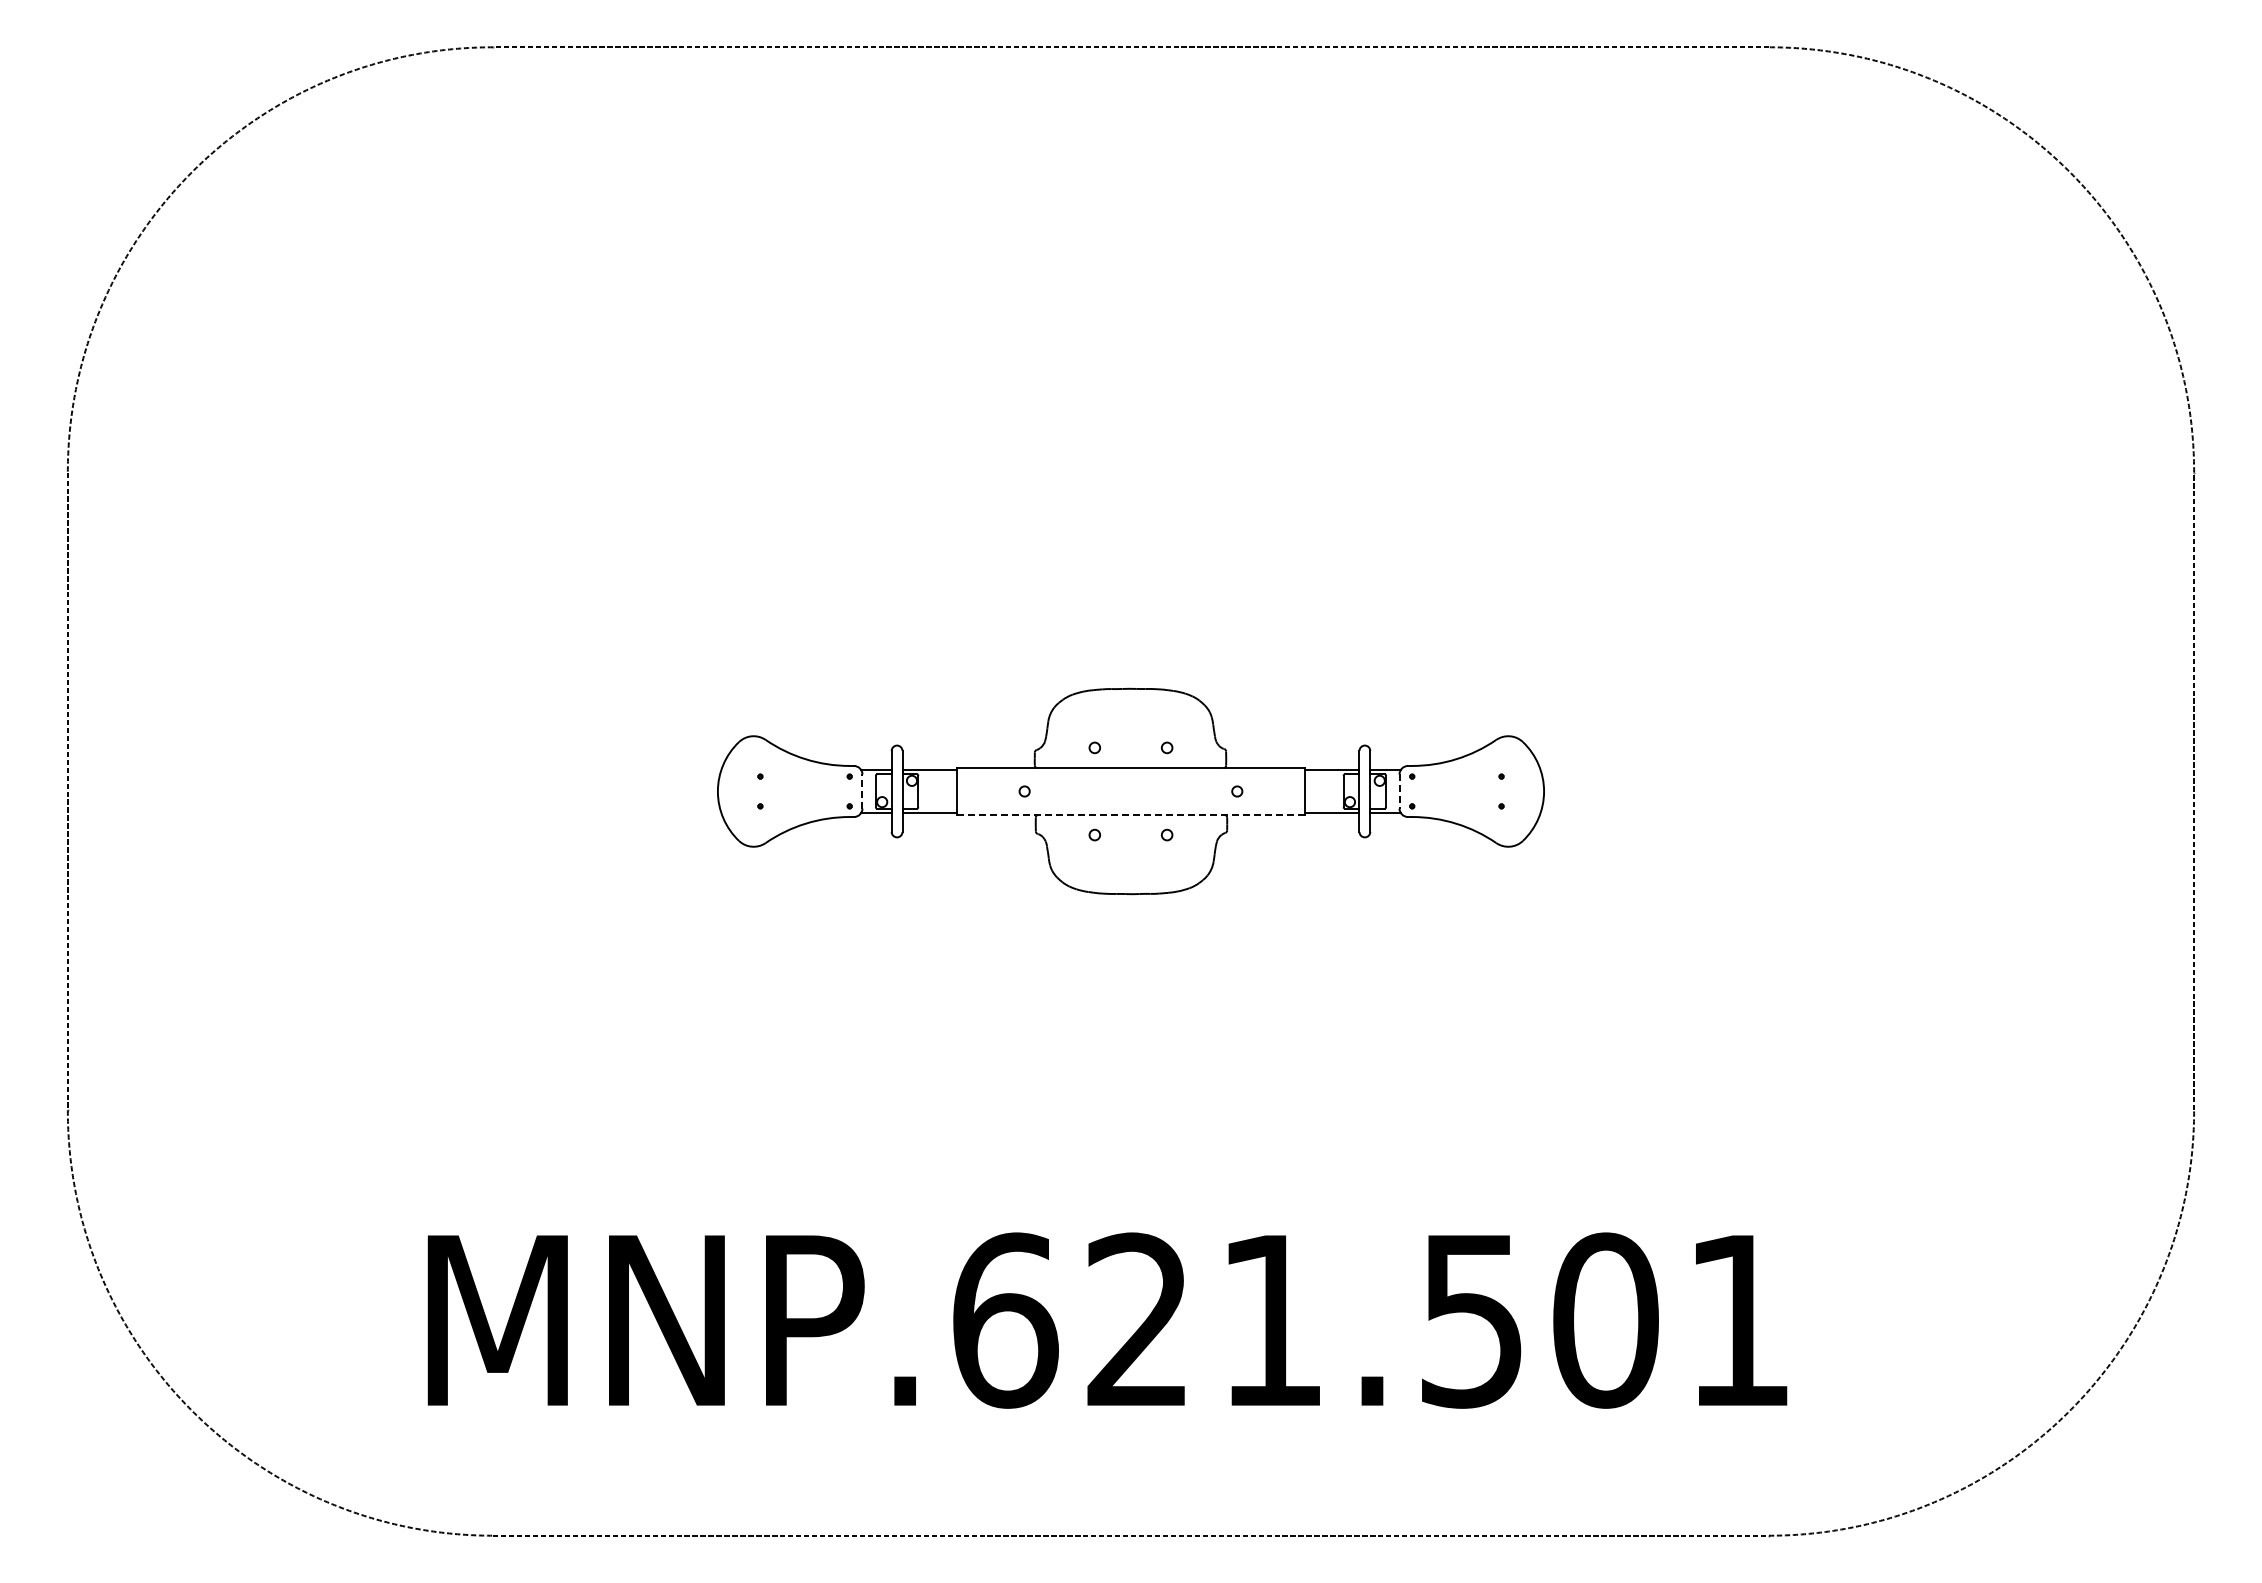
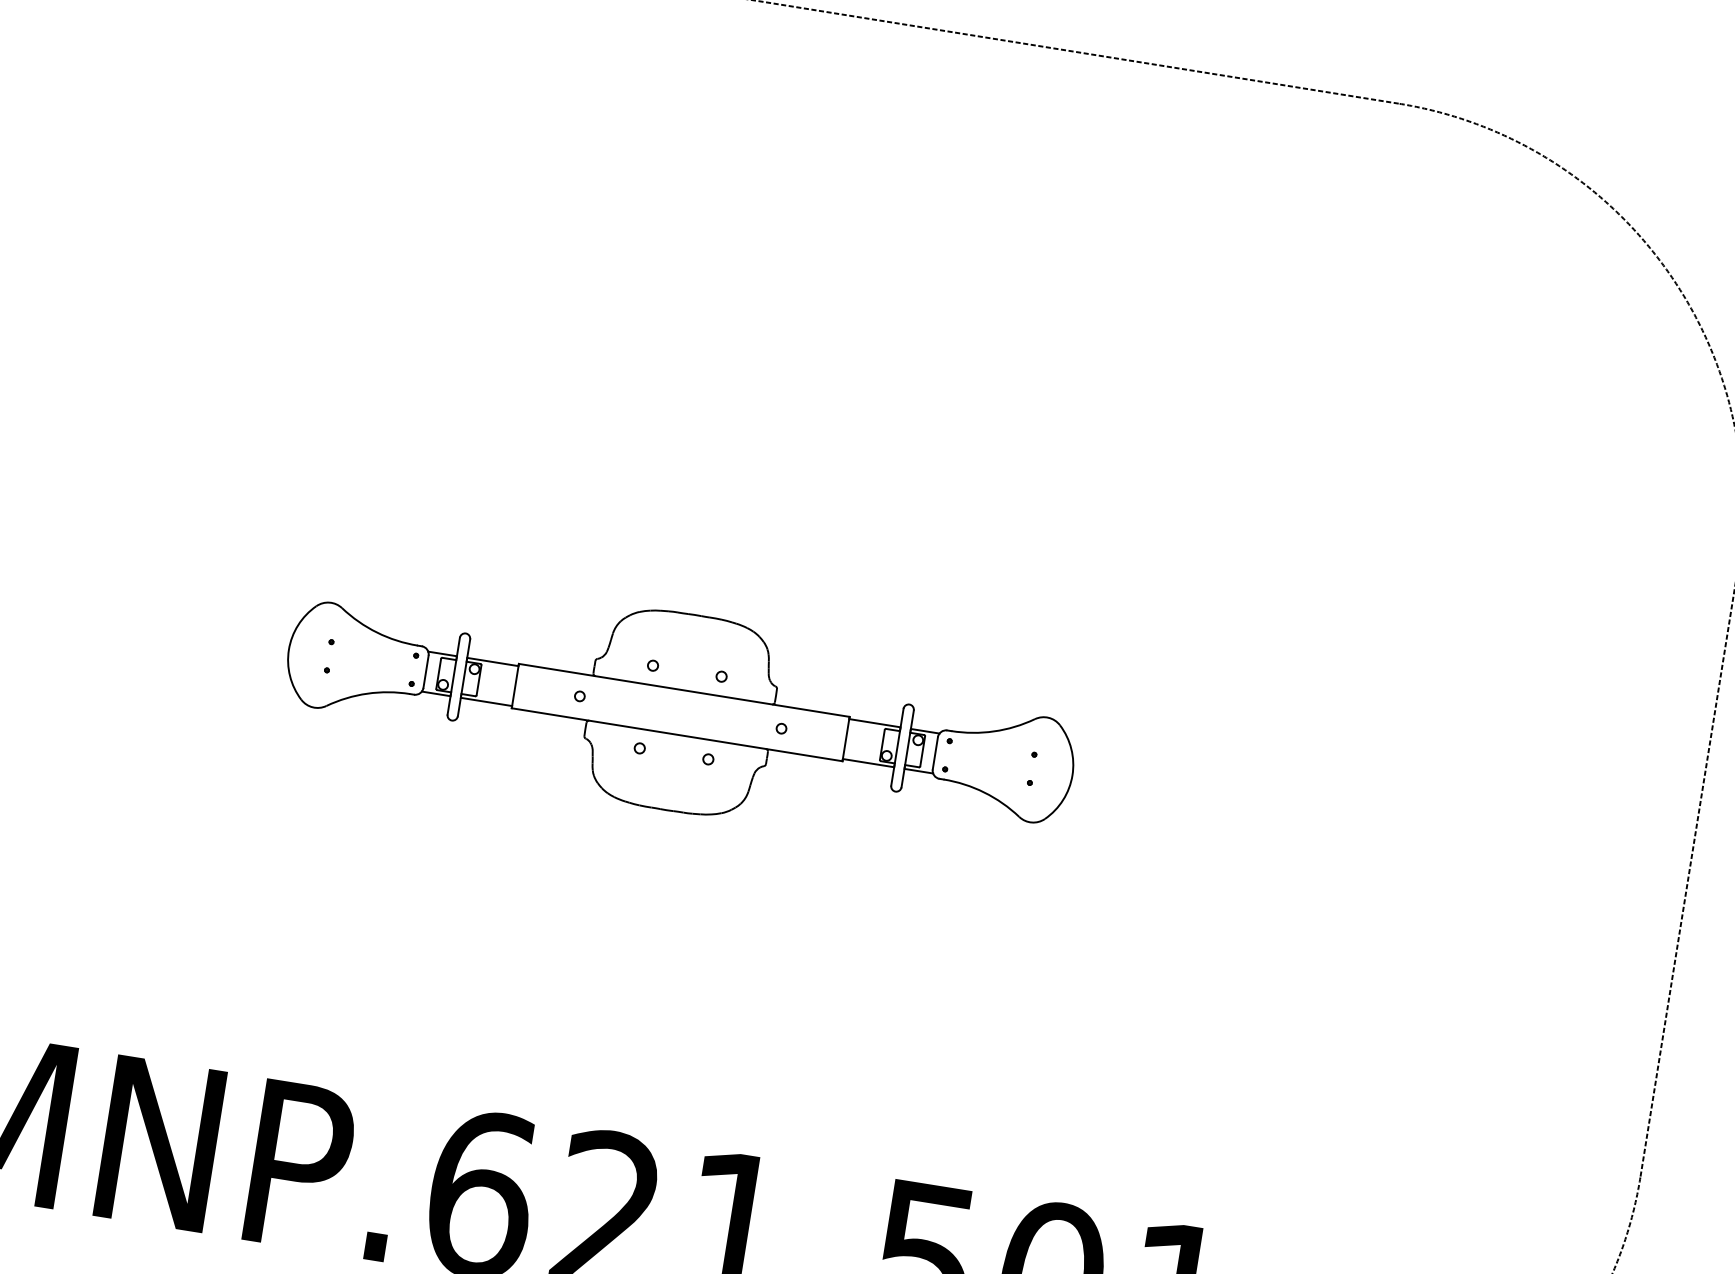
line: (862, 791) -> (426, 671), dashed -> solid
line: (1399, 791) -> (935, 753), dashed -> solid
line: (1130, 814) -> (676, 734), dashed -> solid

